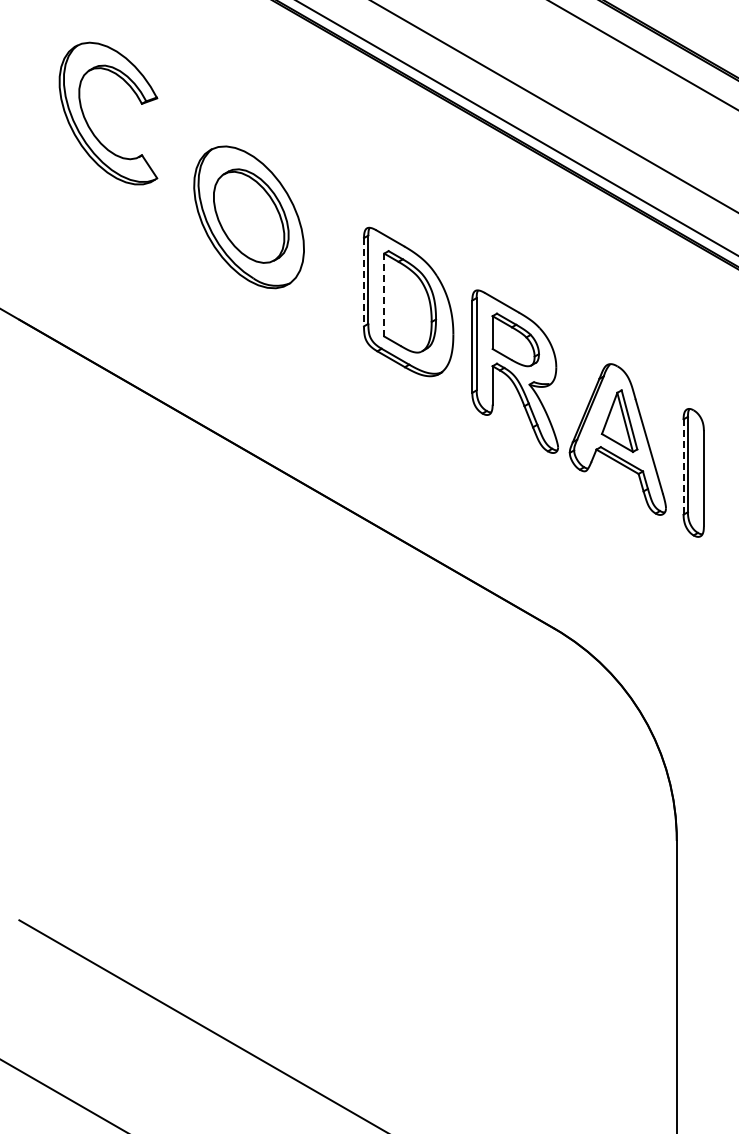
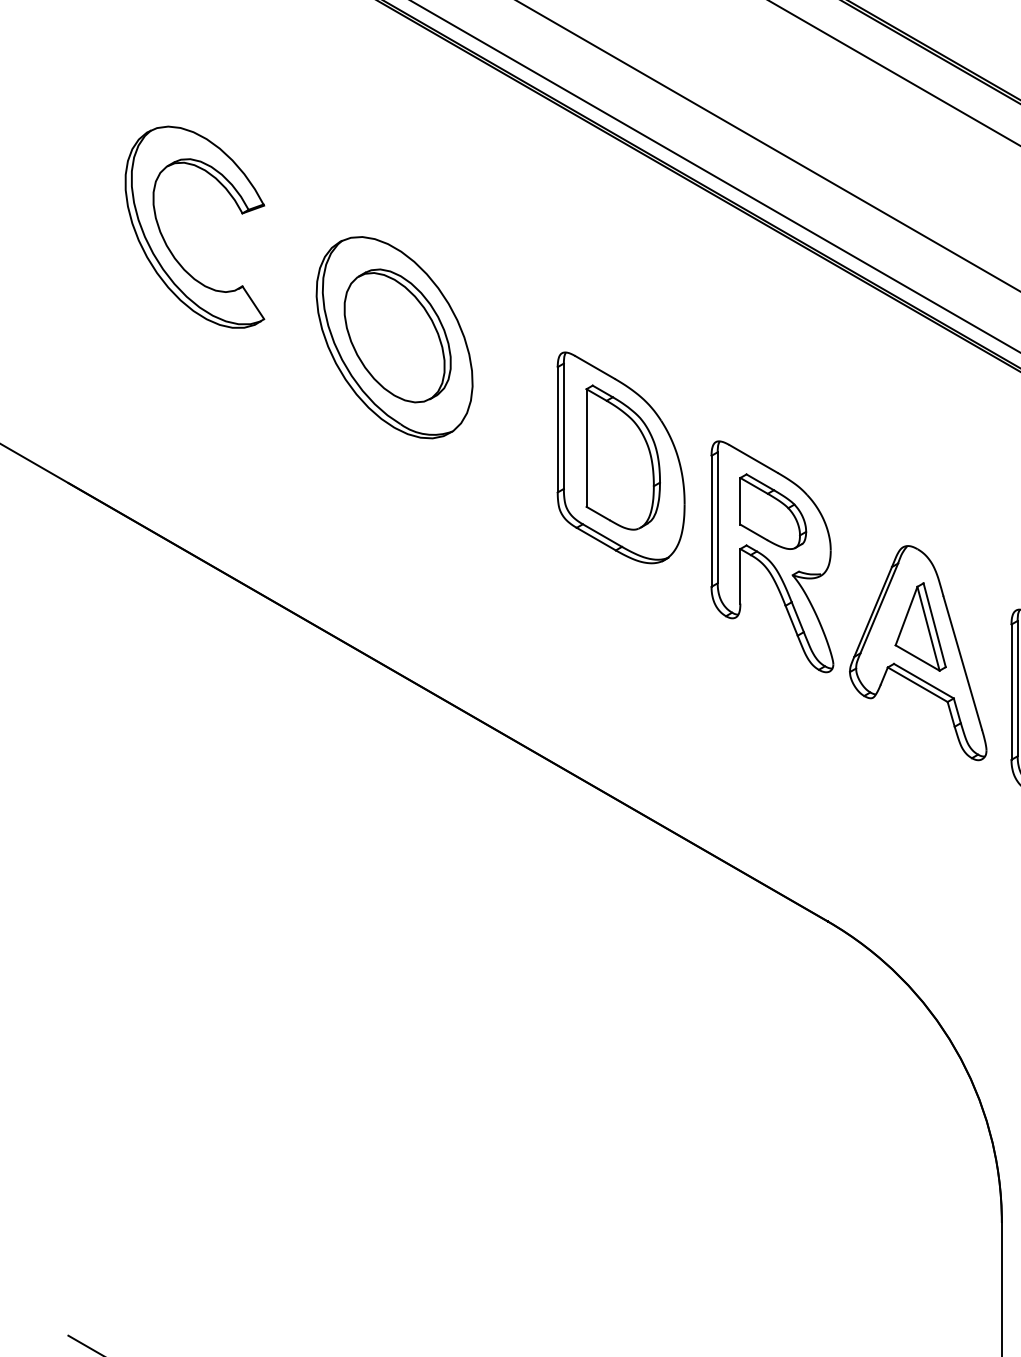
part: (88, 123) -> (166, 241), moved
line: (363, 282) -> (557, 430), dashed -> solid
line: (384, 294) -> (586, 447), dashed -> solid
line: (683, 467) -> (1011, 692), dashed -> solid

